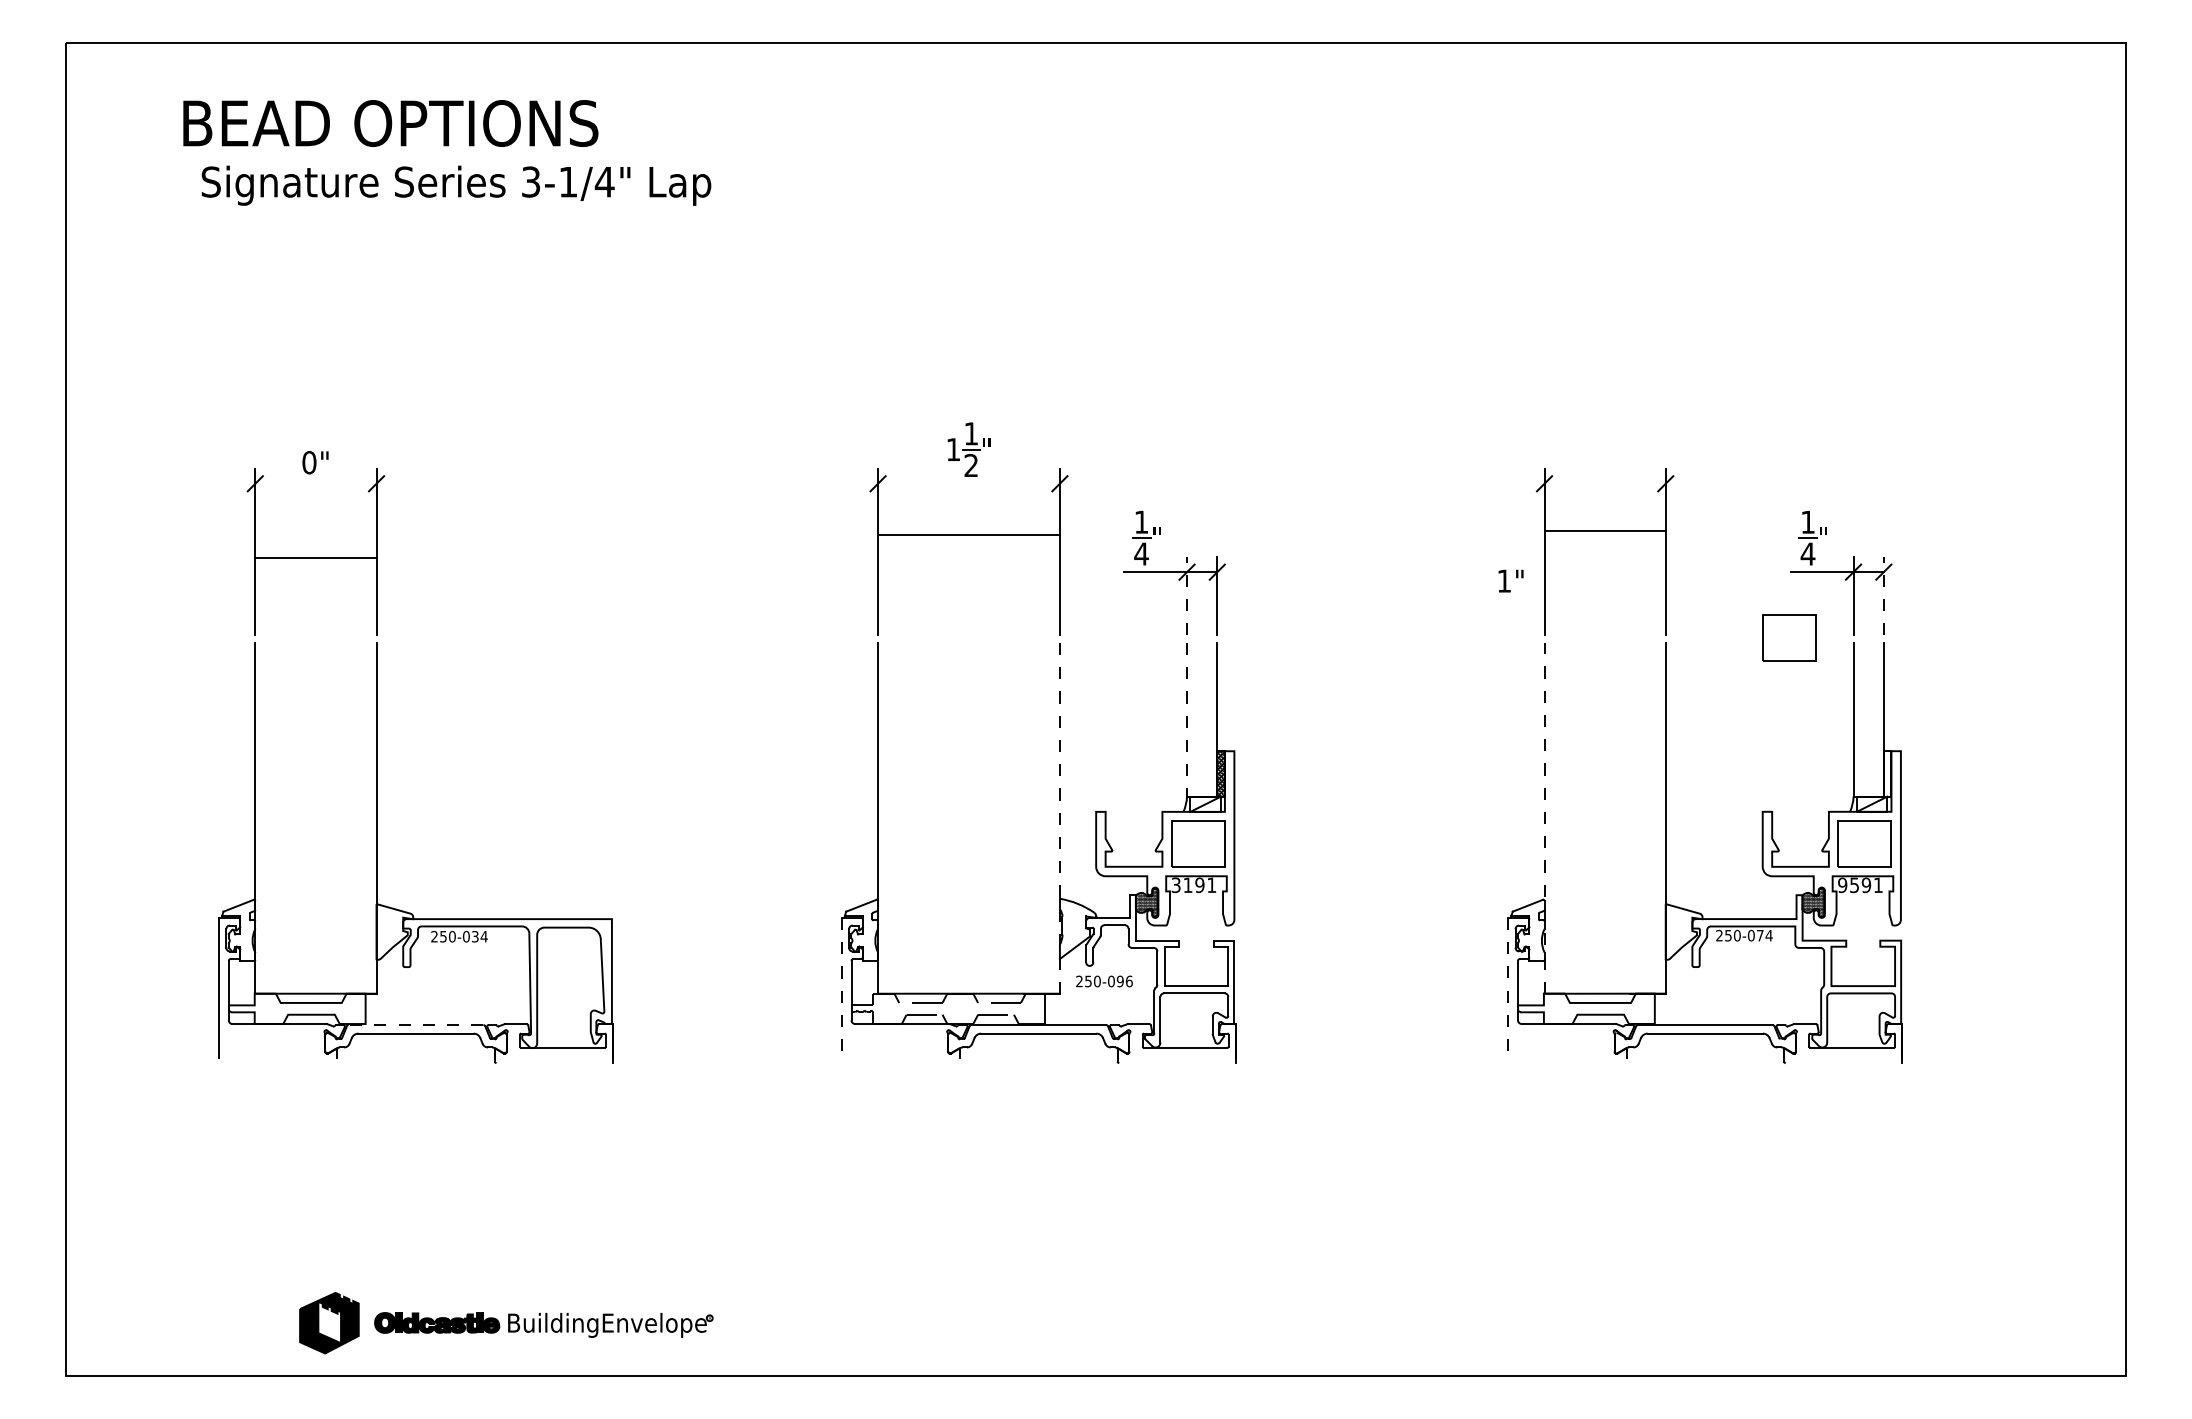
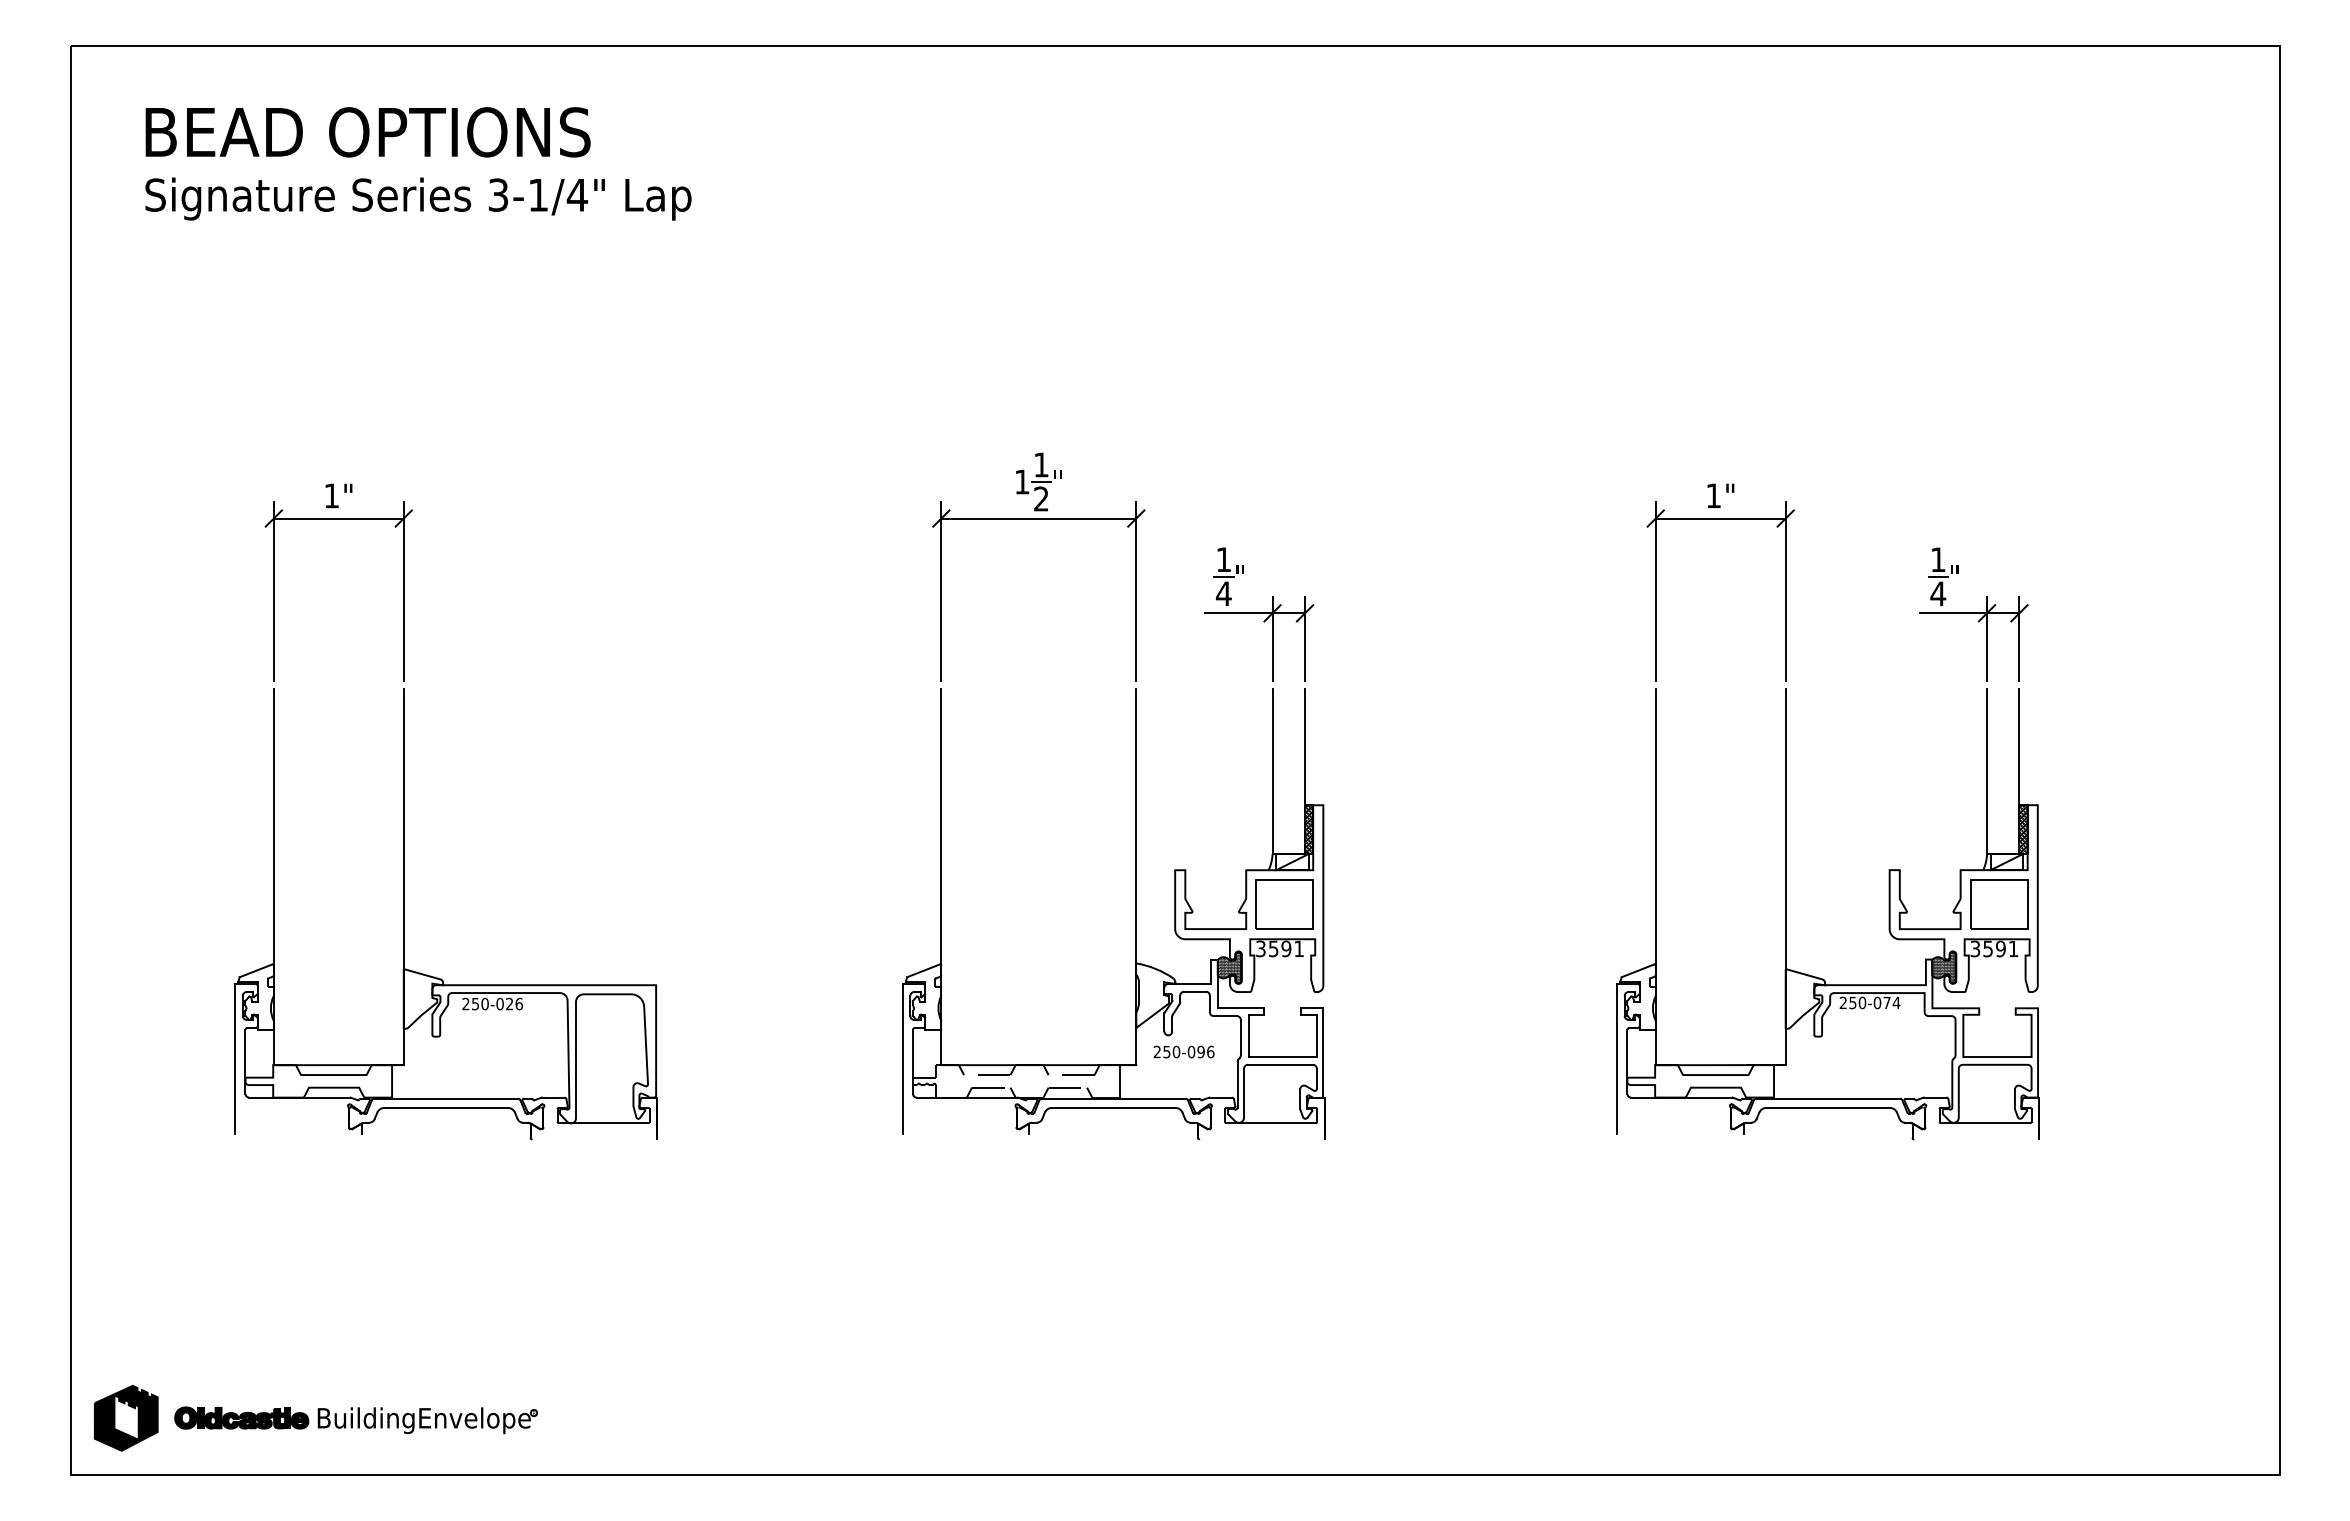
text: (390, 123) -> (367, 132), moved
text: (456, 185) -> (418, 198), moved
text: (309, 462) -> (331, 495), 0" -> 1"
line: (1604, 531) -> (1720, 518), moved
line: (968, 535) -> (1038, 518), moved
line: (315, 558) -> (338, 518), moved
text: (1510, 580) -> (1720, 495), moved
line: (1186, 596) -> (1272, 639), dashed -> solid
line: (1883, 596) -> (2019, 639), dashed -> solid
part: (1789, 637) -> (1918, 683), removed
line: (1186, 720) -> (1272, 772), dashed -> solid
hatch: (1887, 773) -> (2023, 829), added
line: (1544, 817) -> (1655, 876), dashed -> solid
line: (1060, 818) -> (1136, 877), dashed -> solid
text: (1187, 884) -> (1273, 948), 3191 -> 3591
text: (1842, 884) -> (1975, 948), 9591 -> 3591
text: (479, 936) -> (514, 1003), 250-034 -> 250-026
line: (841, 988) -> (902, 1059), dashed -> solid
line: (1507, 988) -> (1616, 1059), dashed -> solid
line: (415, 1024) -> (445, 1098), dashed -> solid
part: (505, 1323) -> (315, 1418), moved

